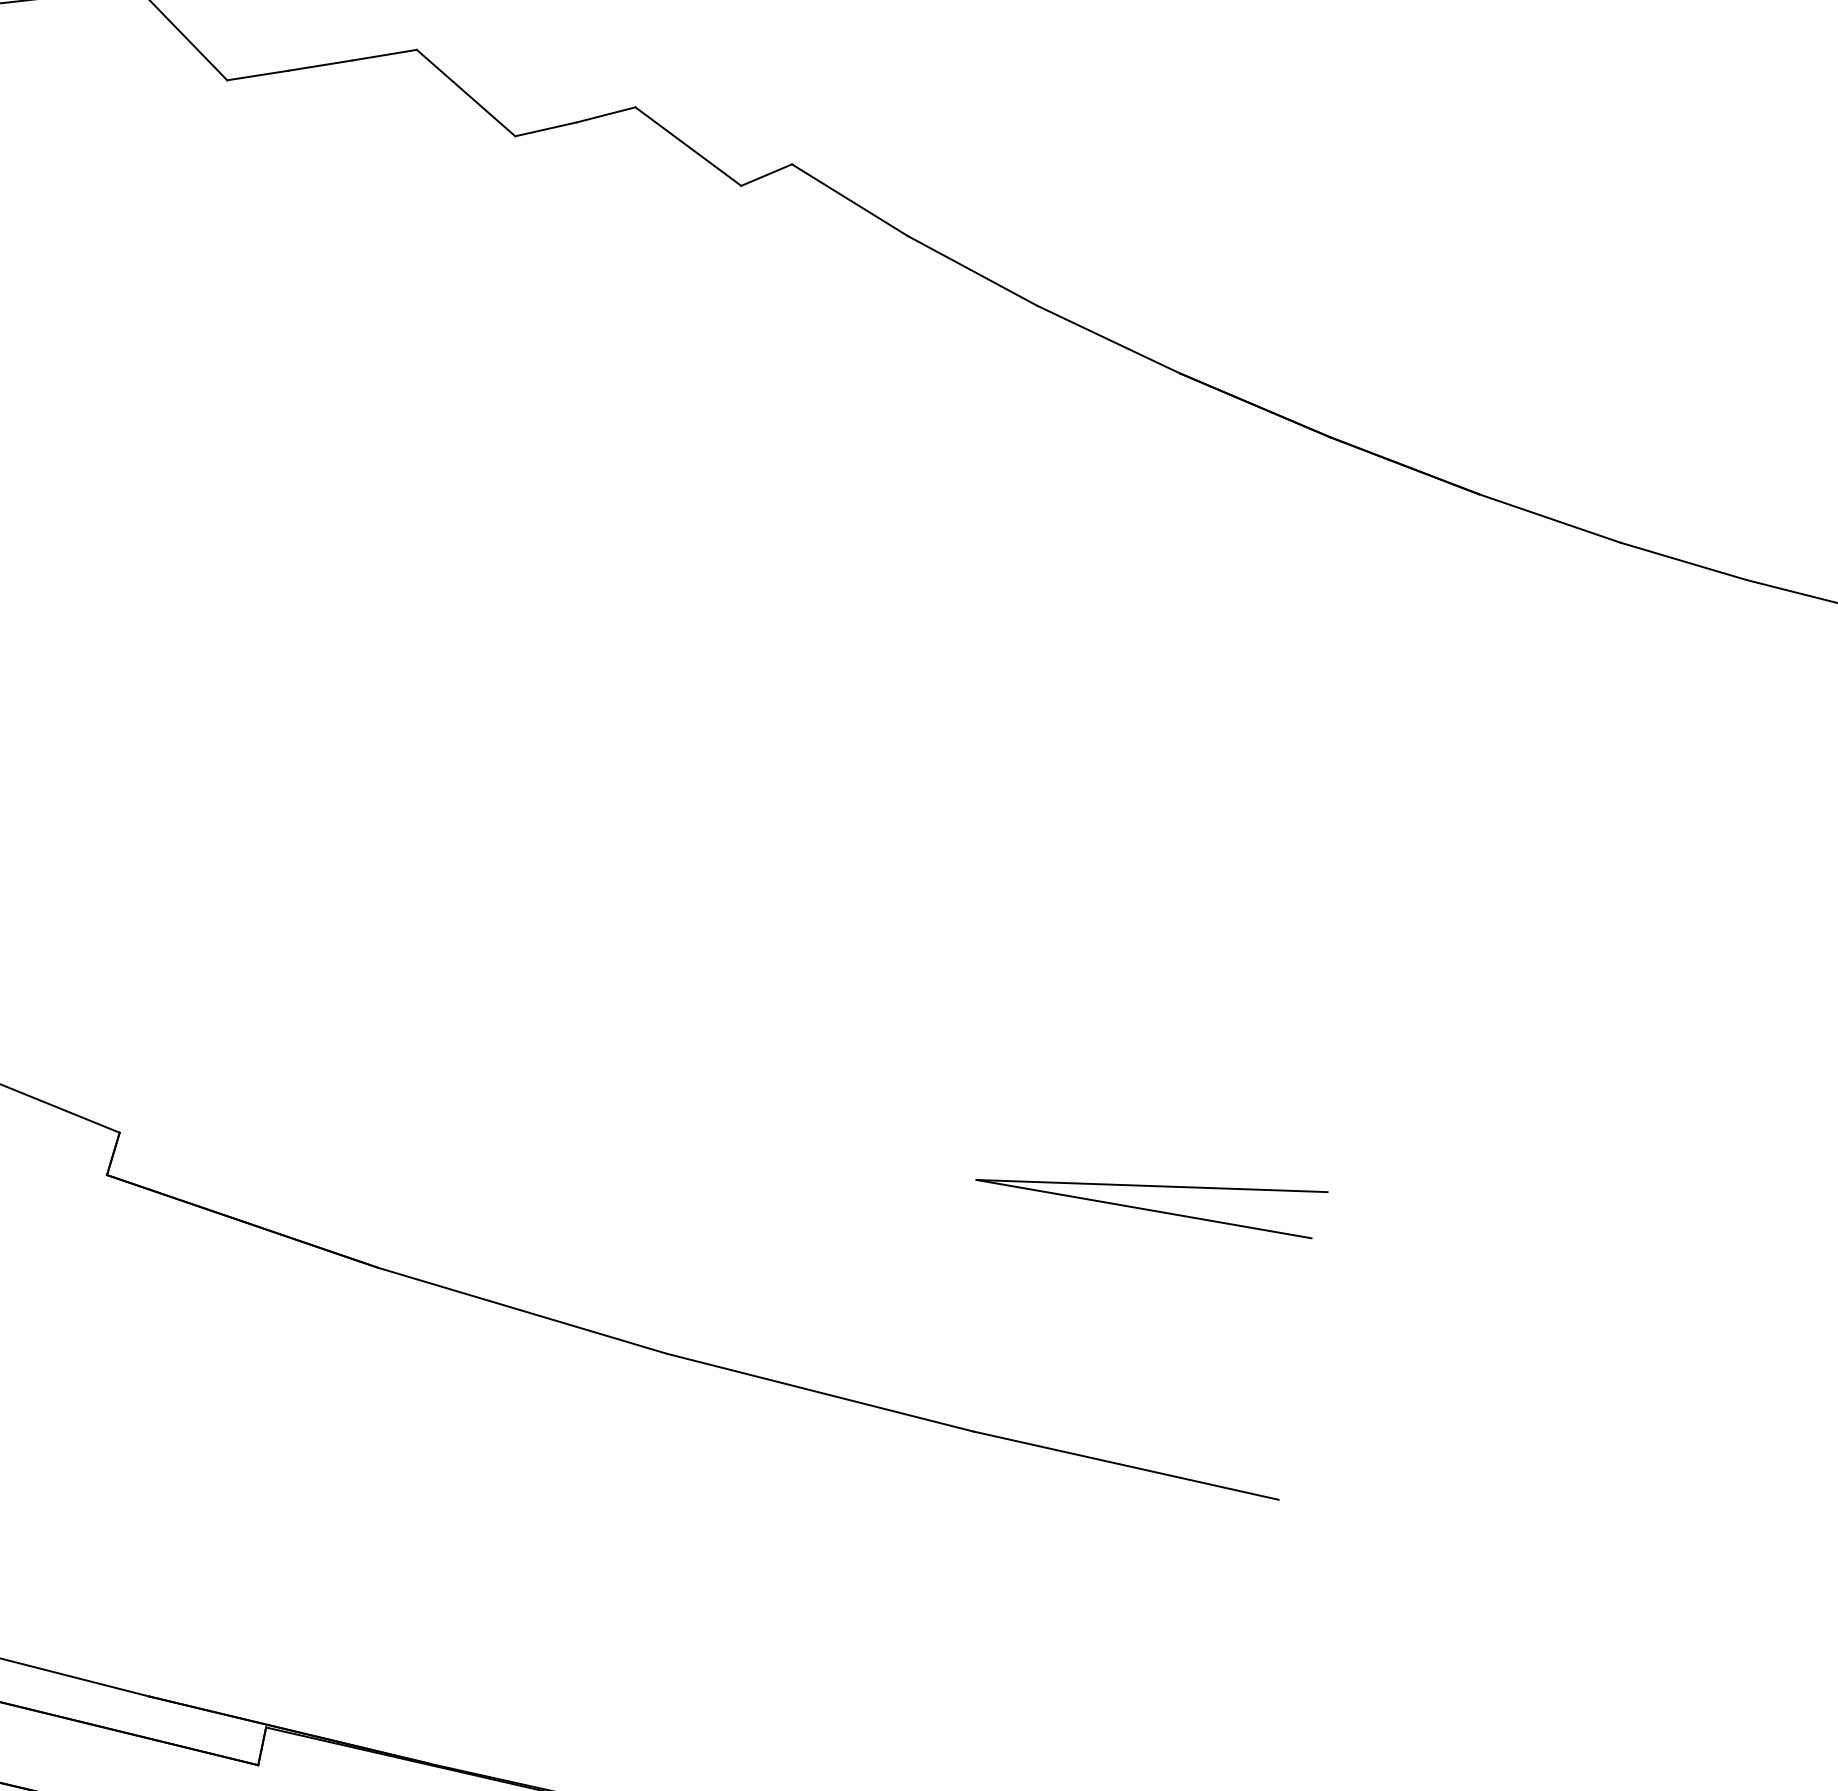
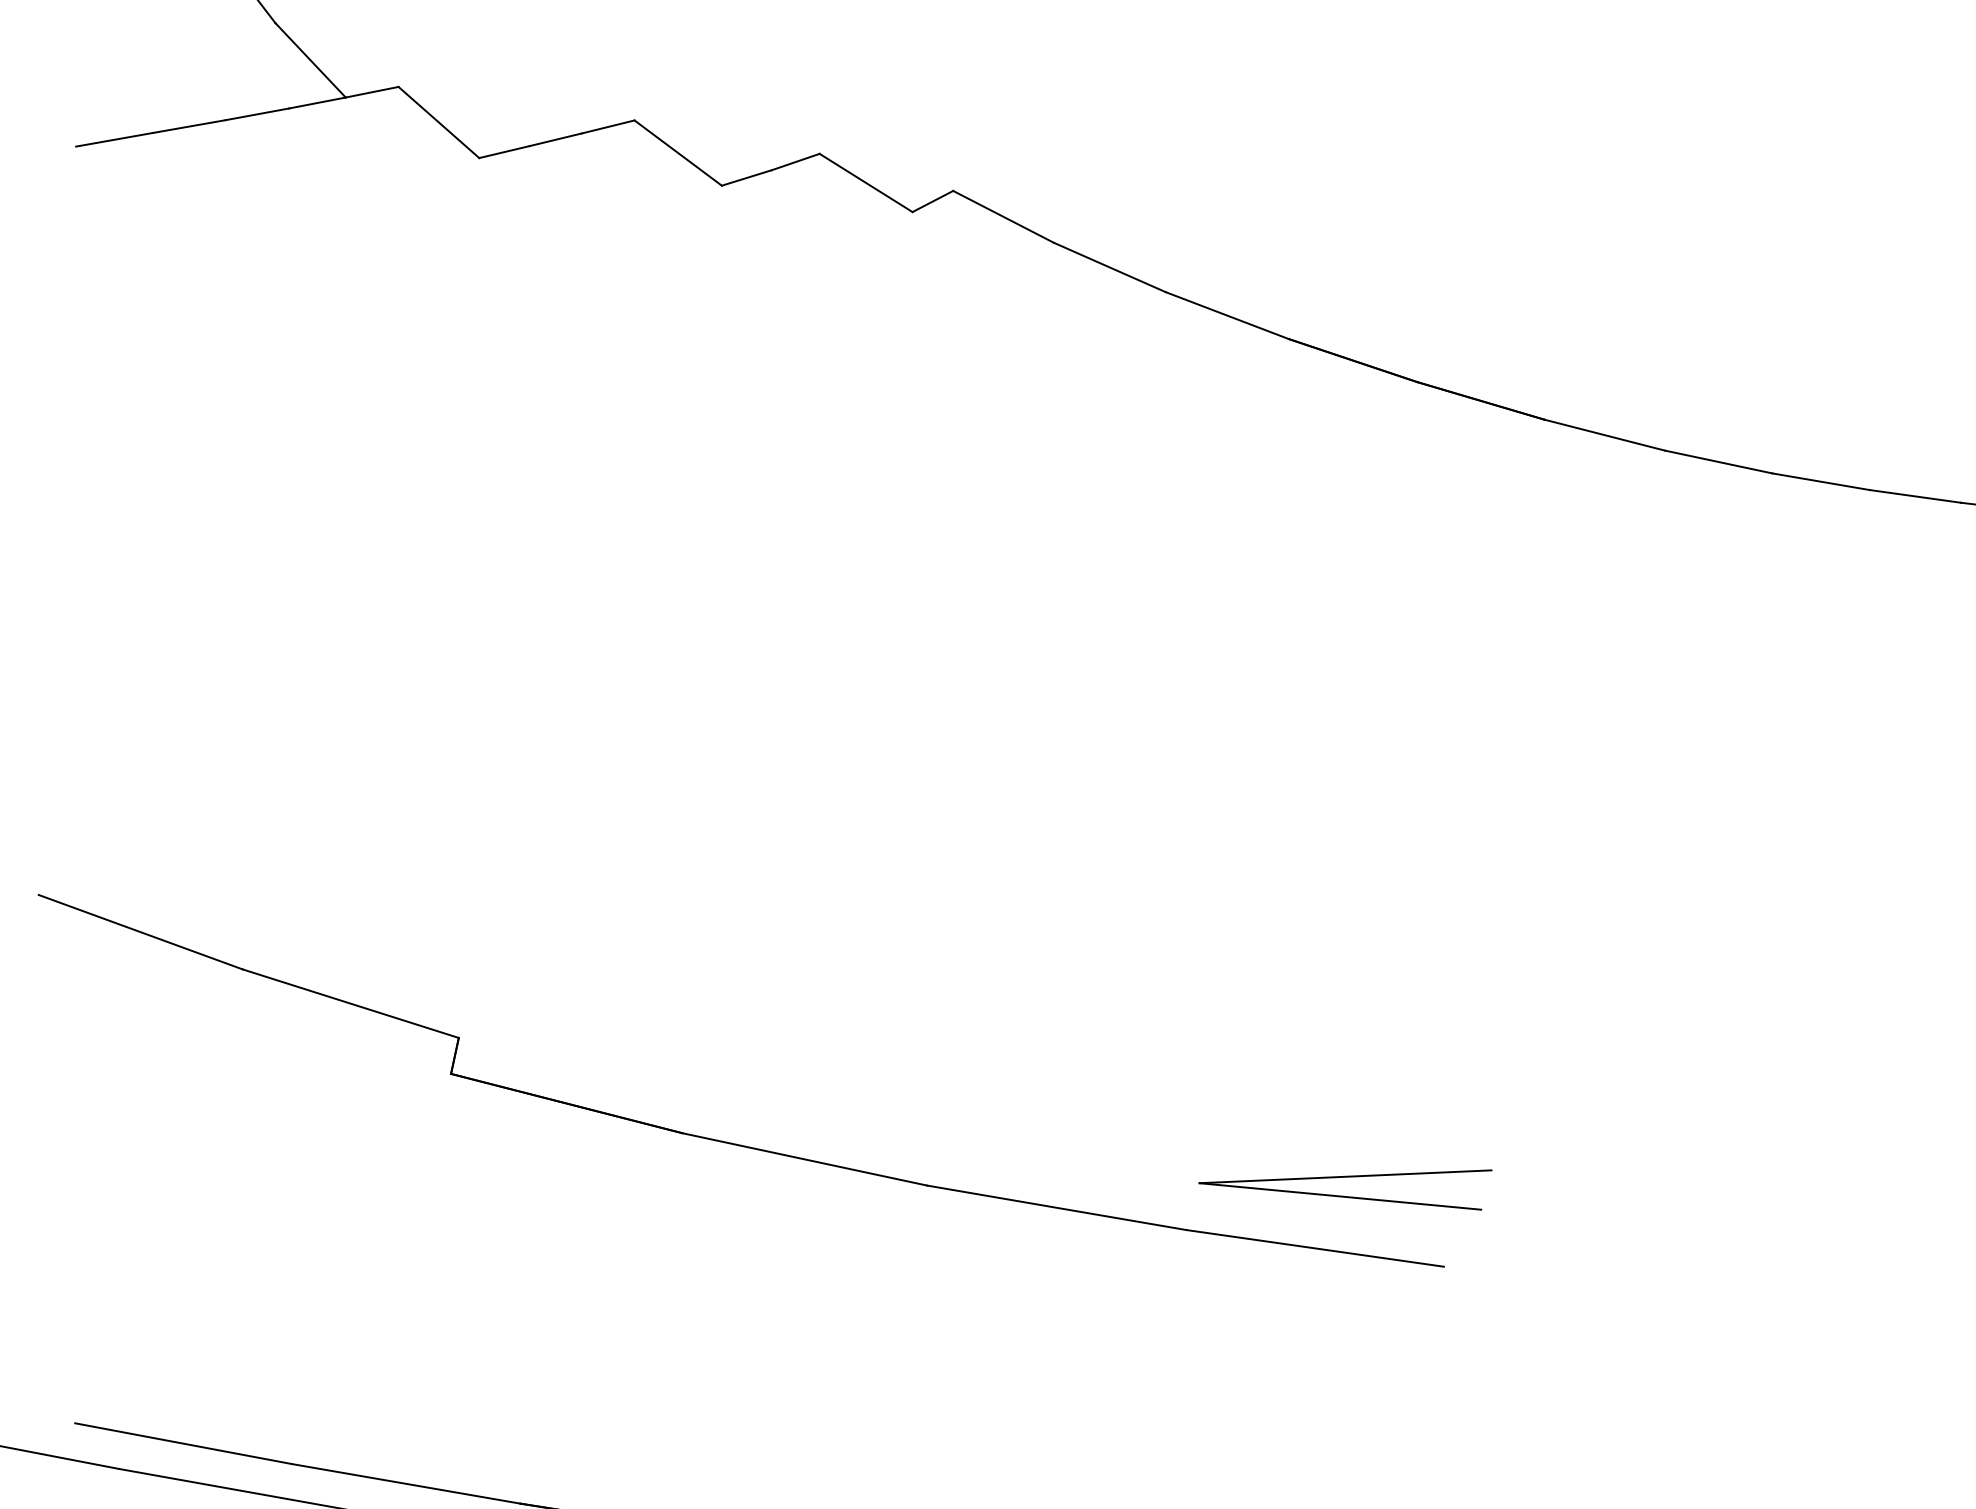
part: (1147, 1208) -> (1343, 1195), moved

